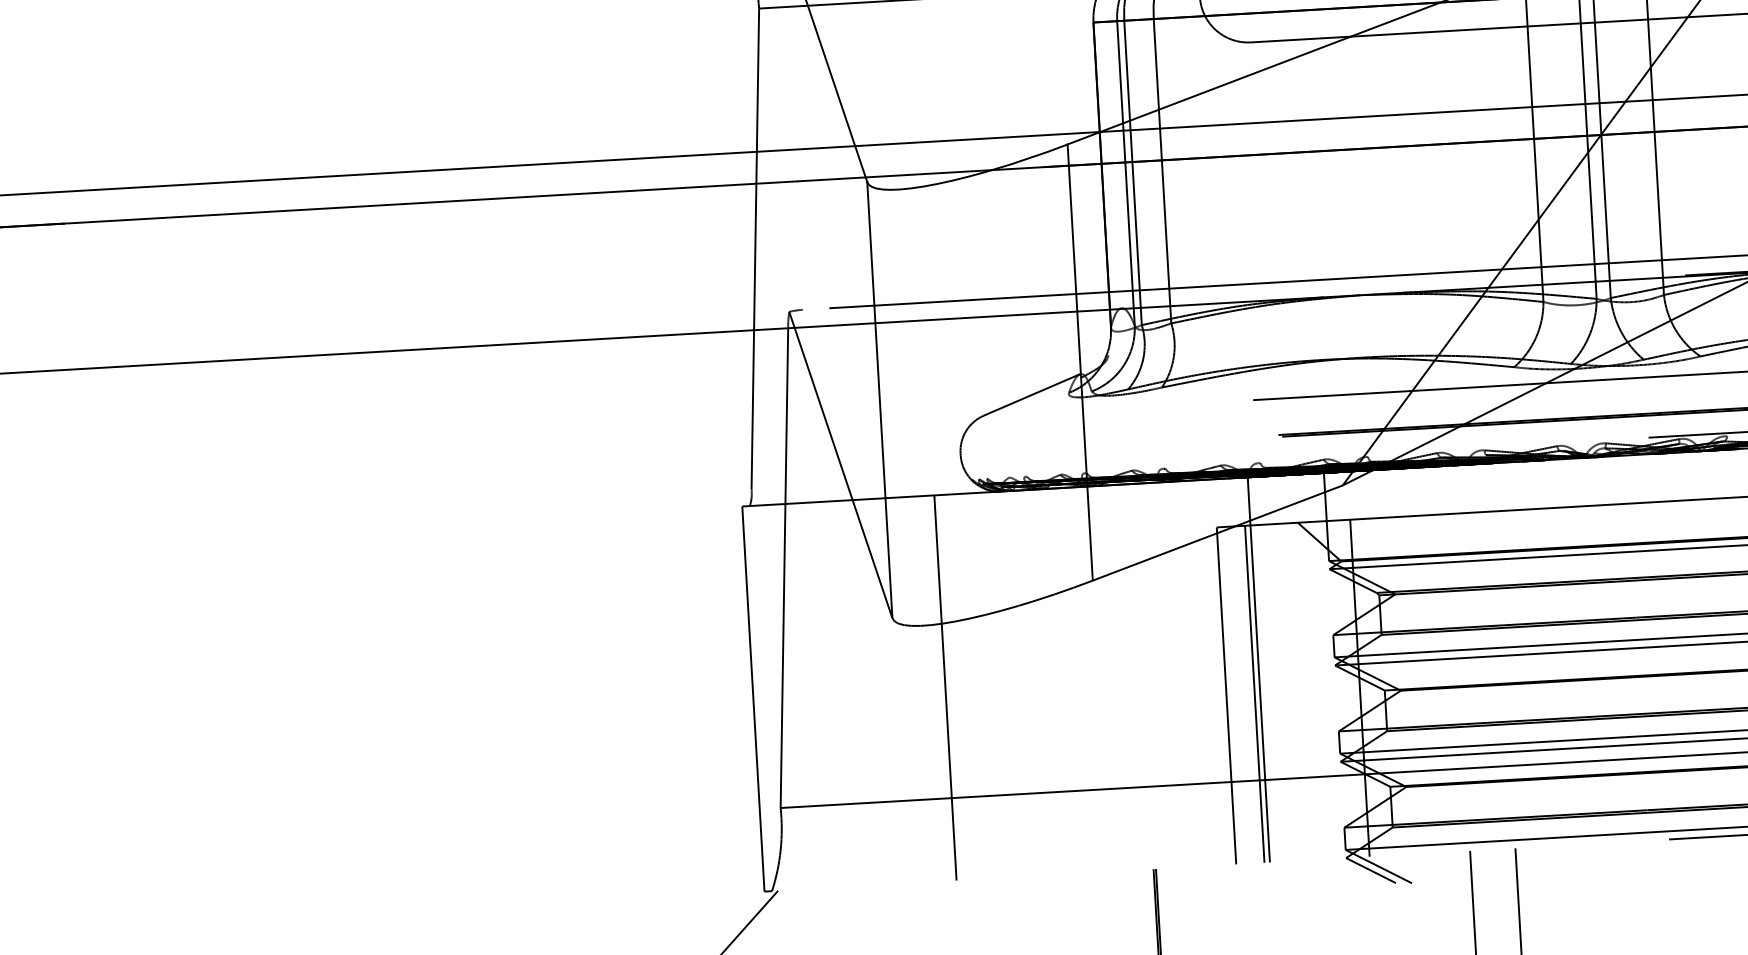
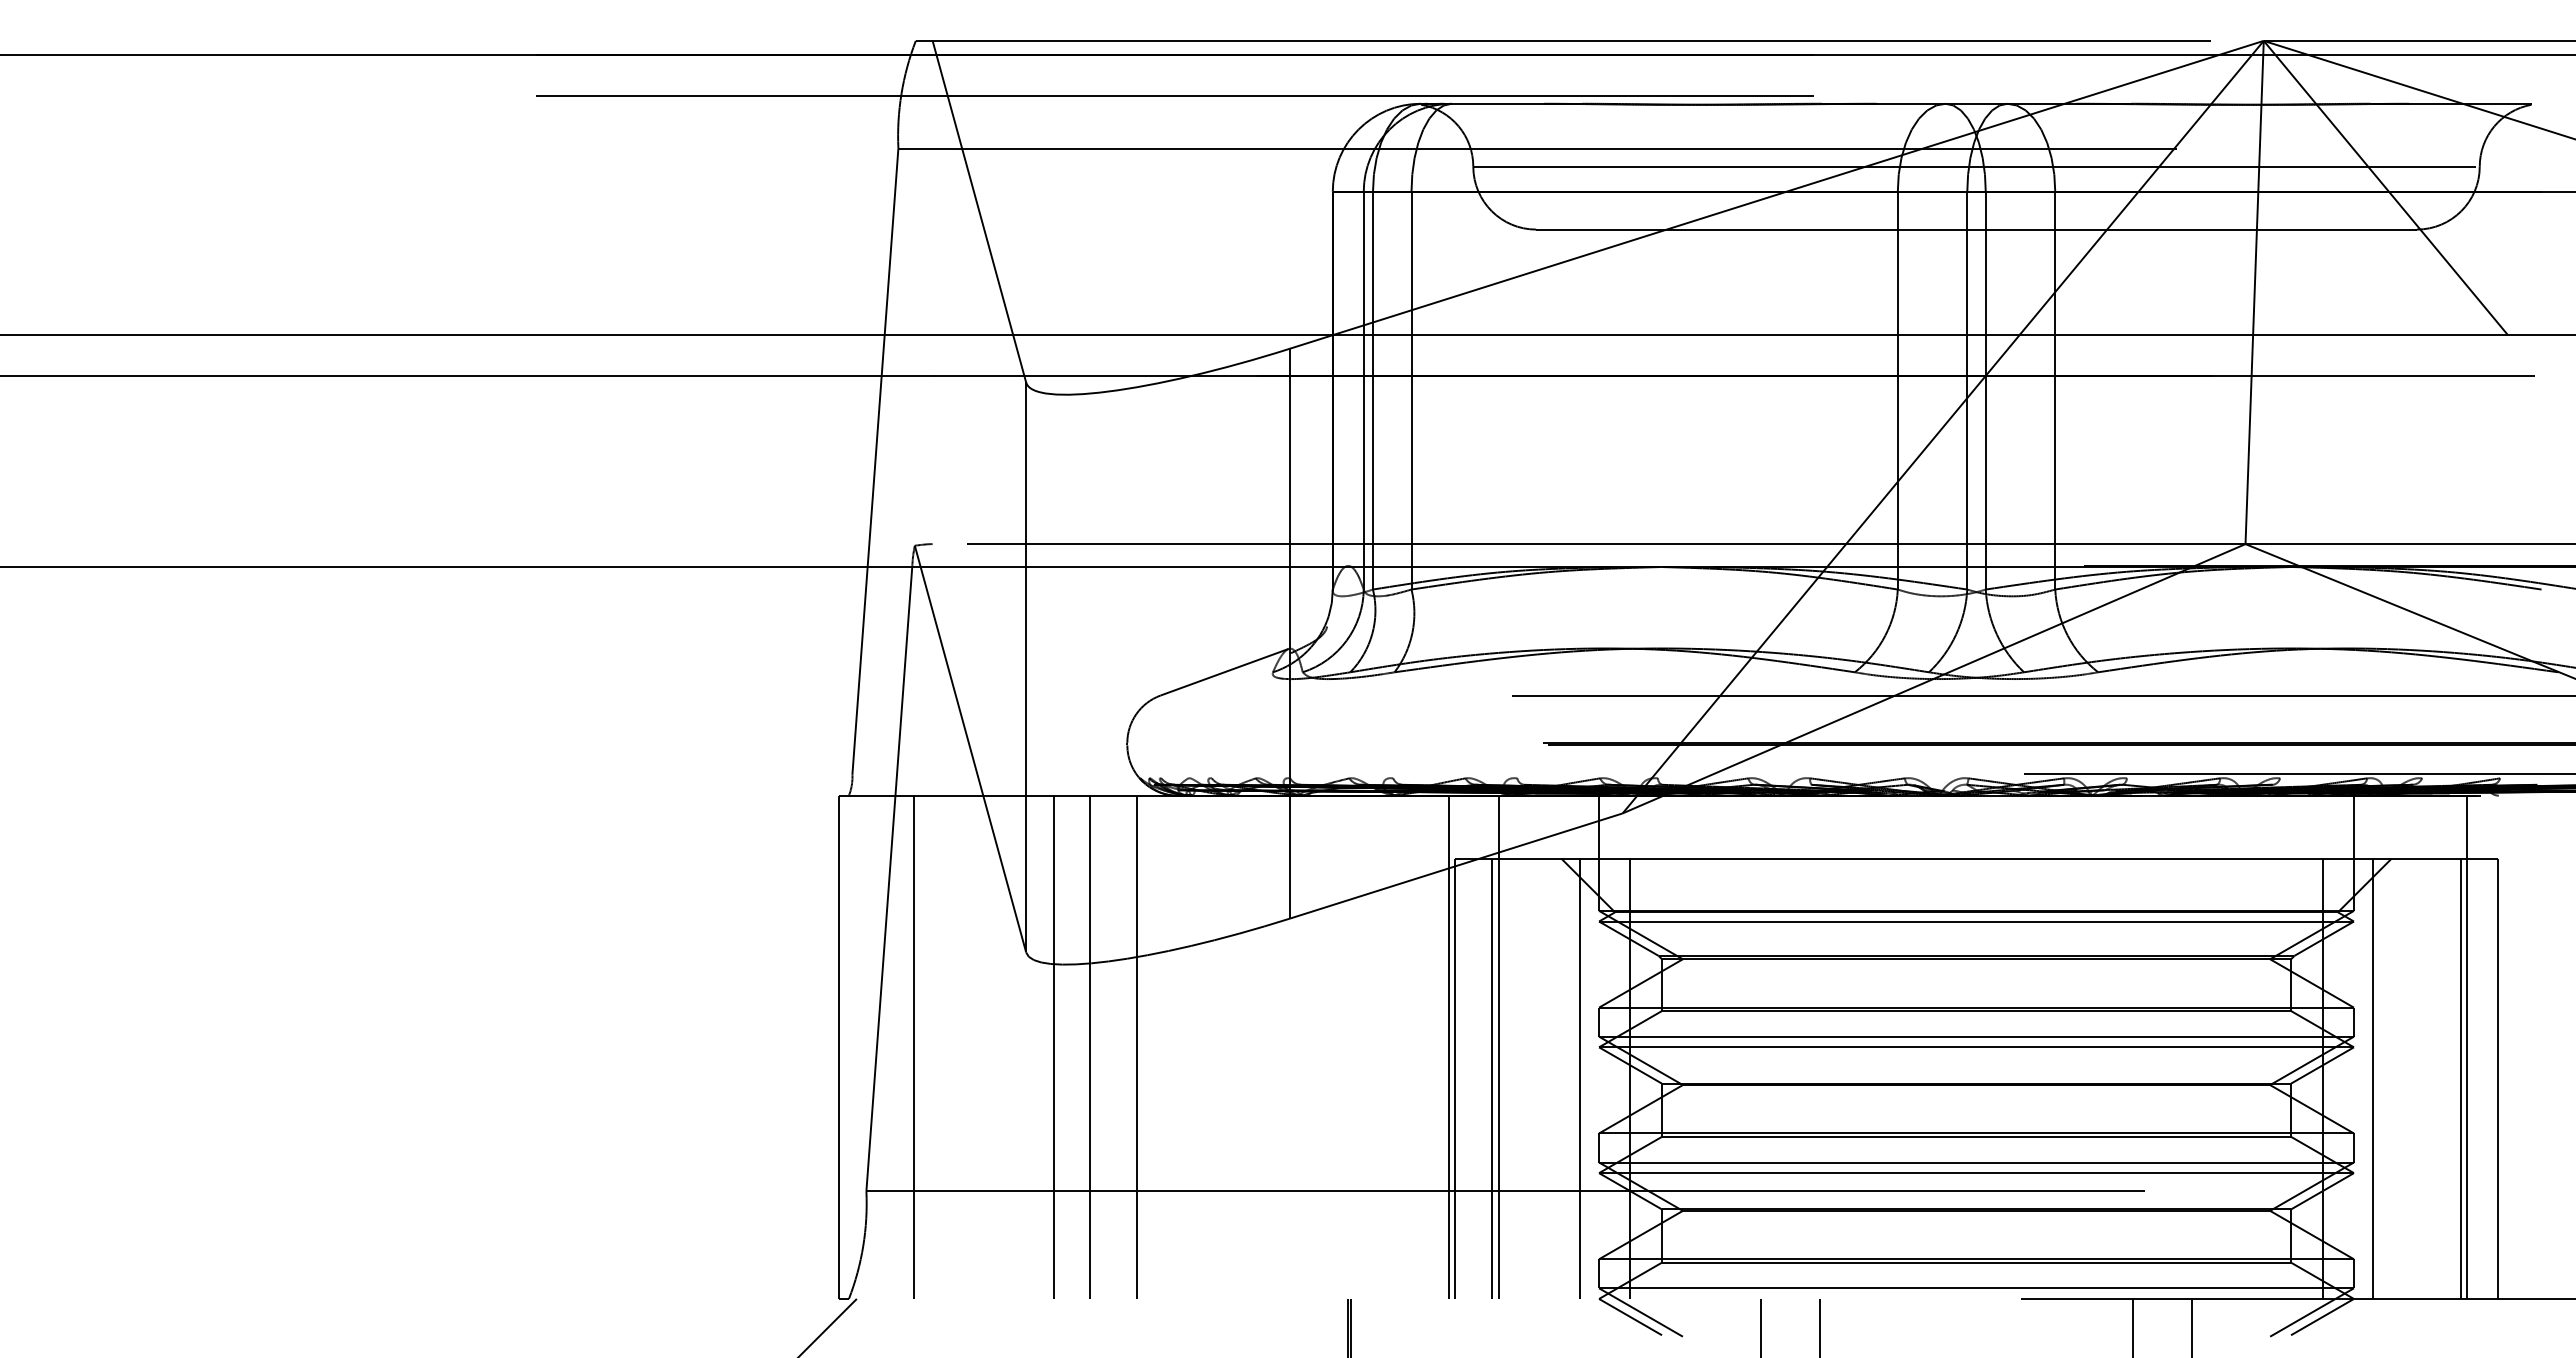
line: (1219, 671) -> (1448, 1046), added
line: (980, 685) -> (1136, 1046), added
line: (918, 688) -> (1054, 1046), added
line: (1321, 690) -> (1579, 1078), added
line: (810, 695) -> (913, 1046), added

